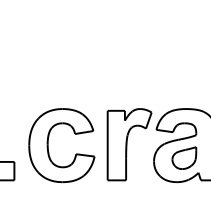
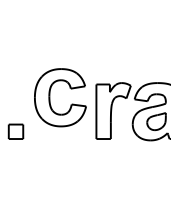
part: (49, 145) -> (50, 97), moved

